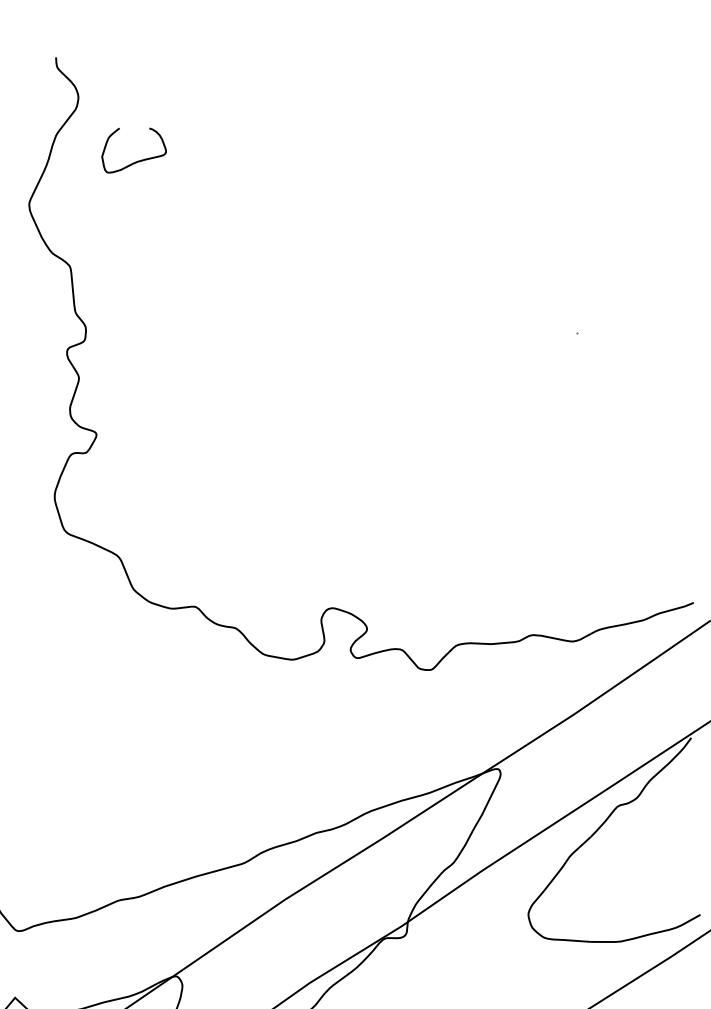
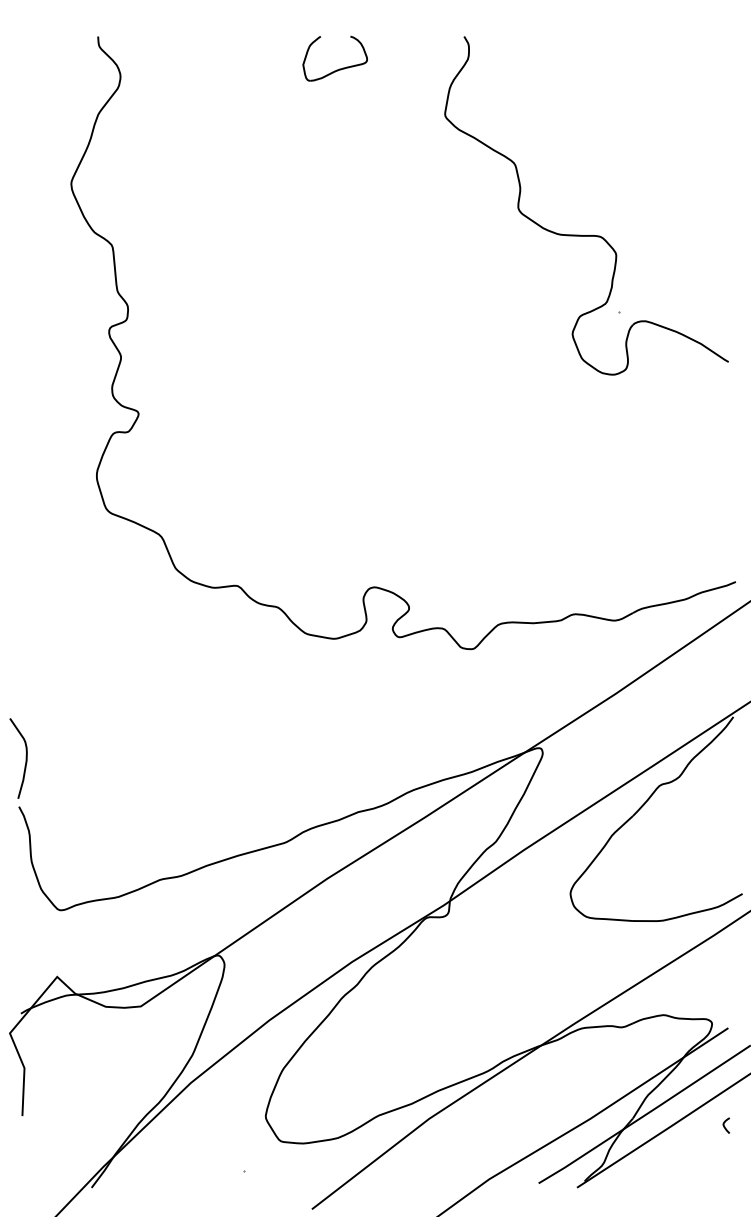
part: (138, 160) -> (339, 68), moved
part: (538, 255) -> (580, 234), added

